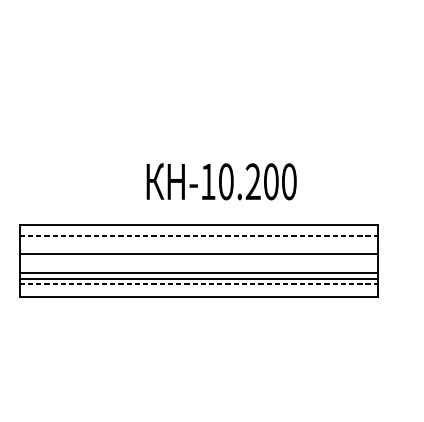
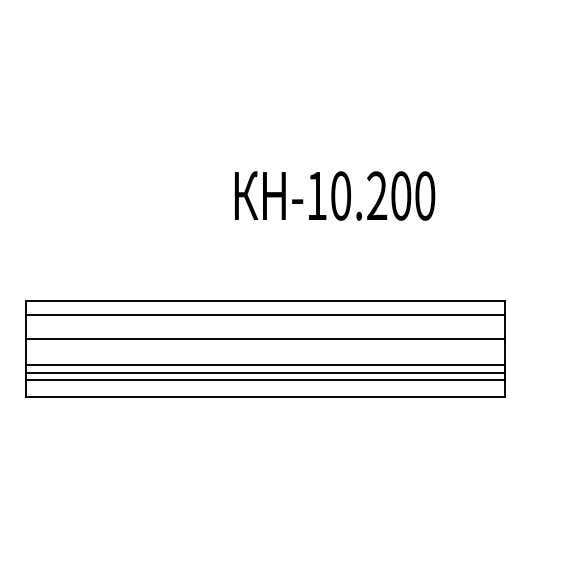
text: (222, 181) -> (335, 195), moved
line: (198, 236) -> (265, 315), dashed -> solid
line: (198, 283) -> (265, 379), dashed -> solid

